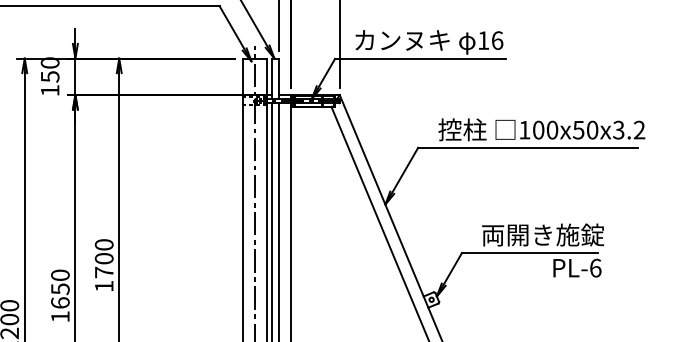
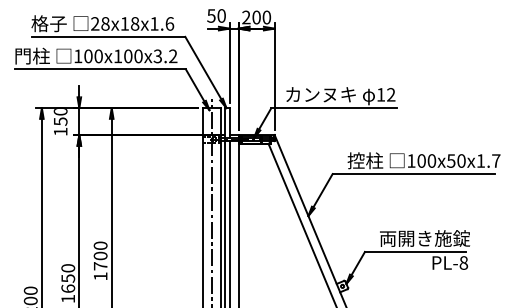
text: (497, 40) -> (391, 94), 16 -> 12
text: (629, 129) -> (488, 160), 100x50x3.2 -> 100x50x1.7
text: (595, 267) -> (463, 262), PL-6 -> PL-8

